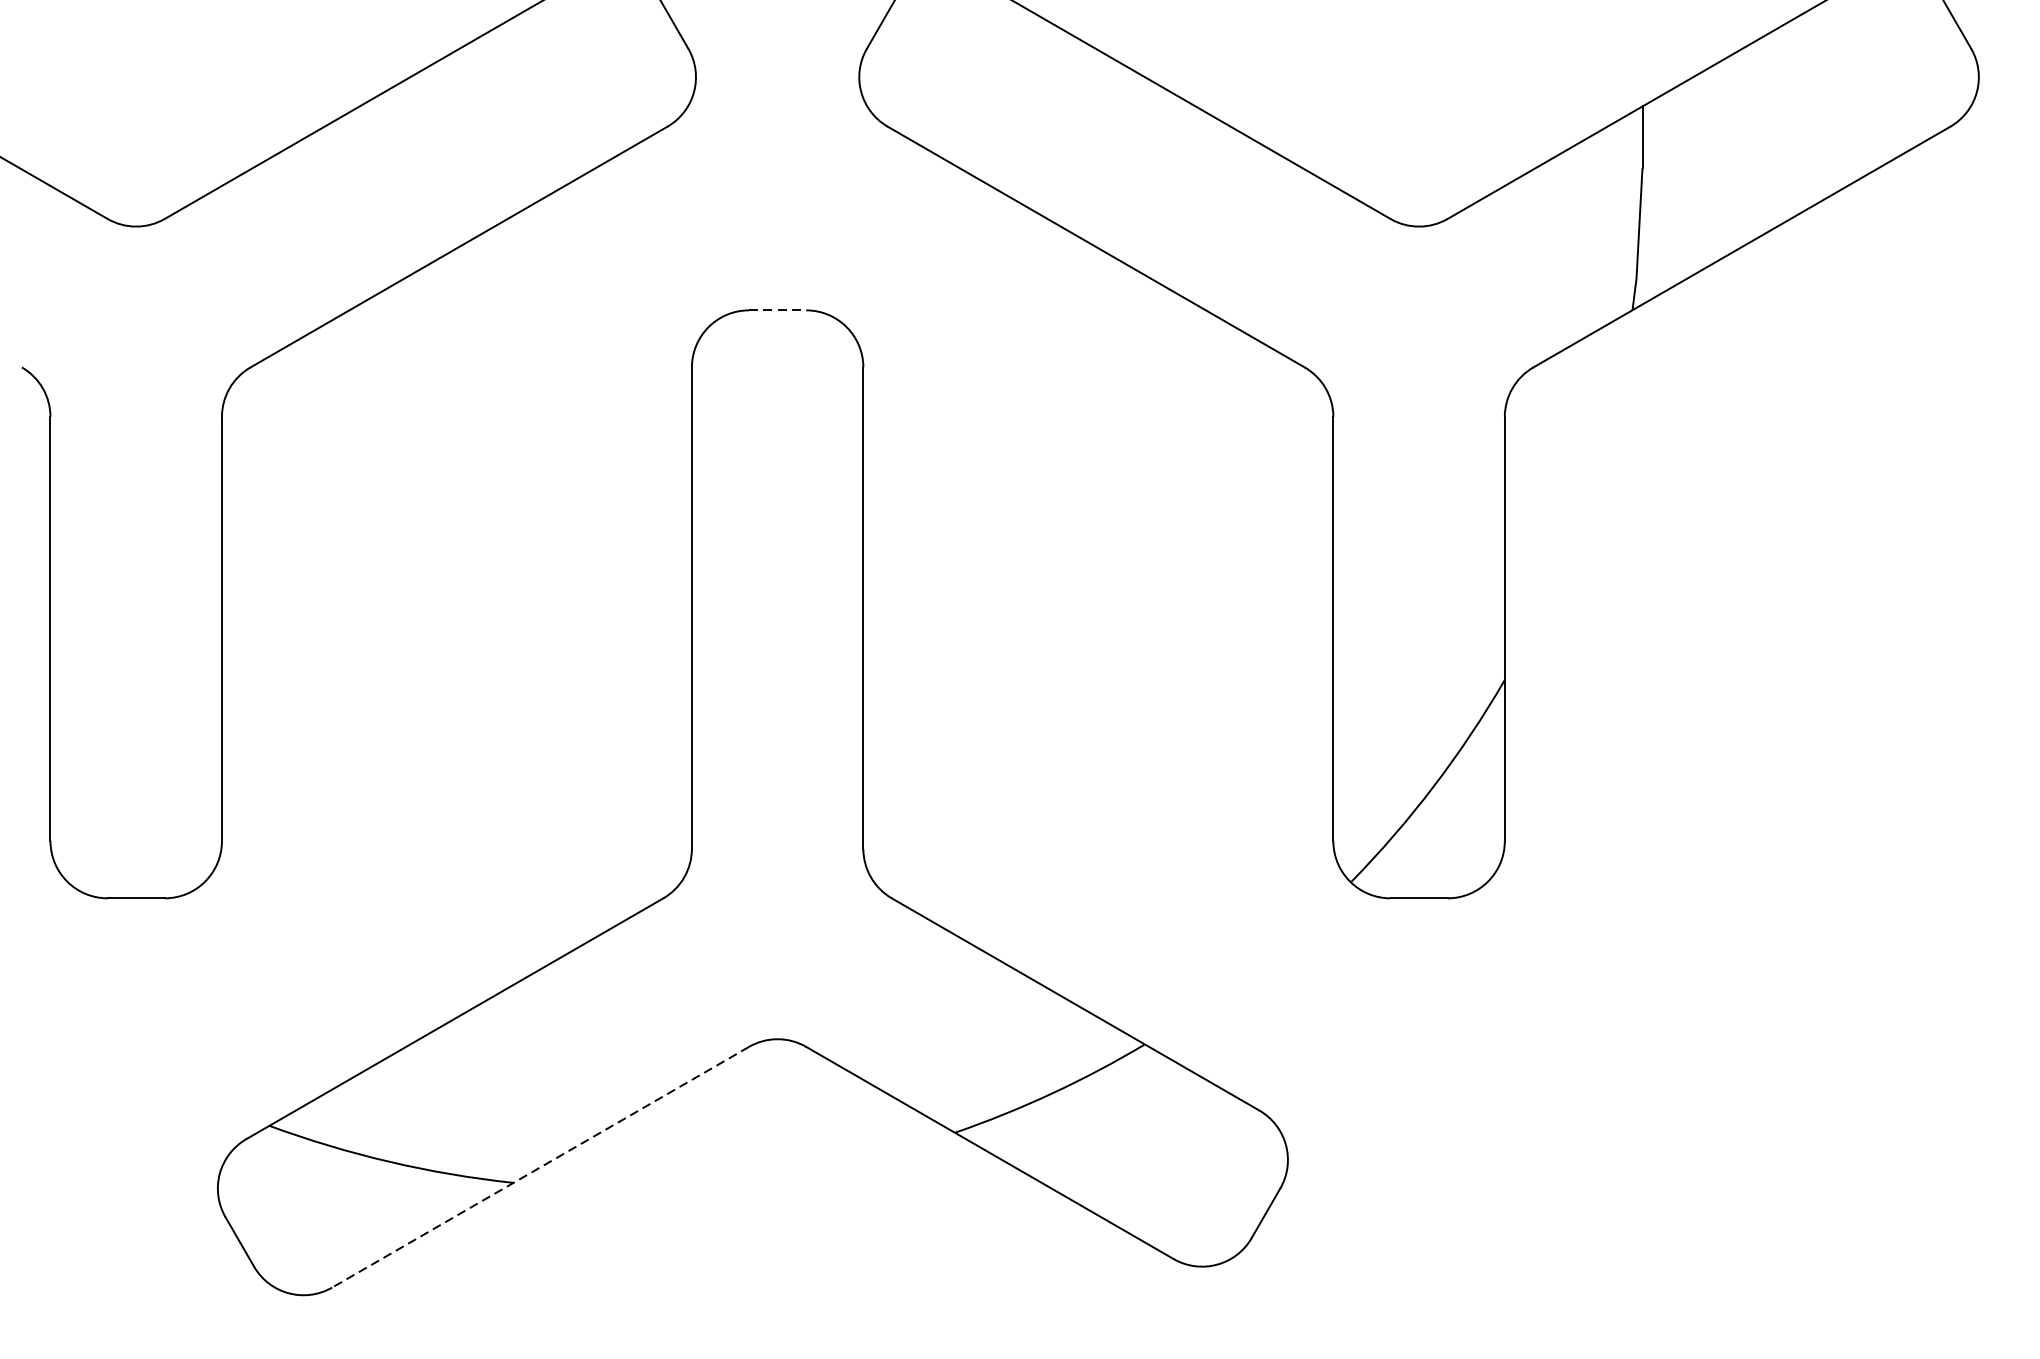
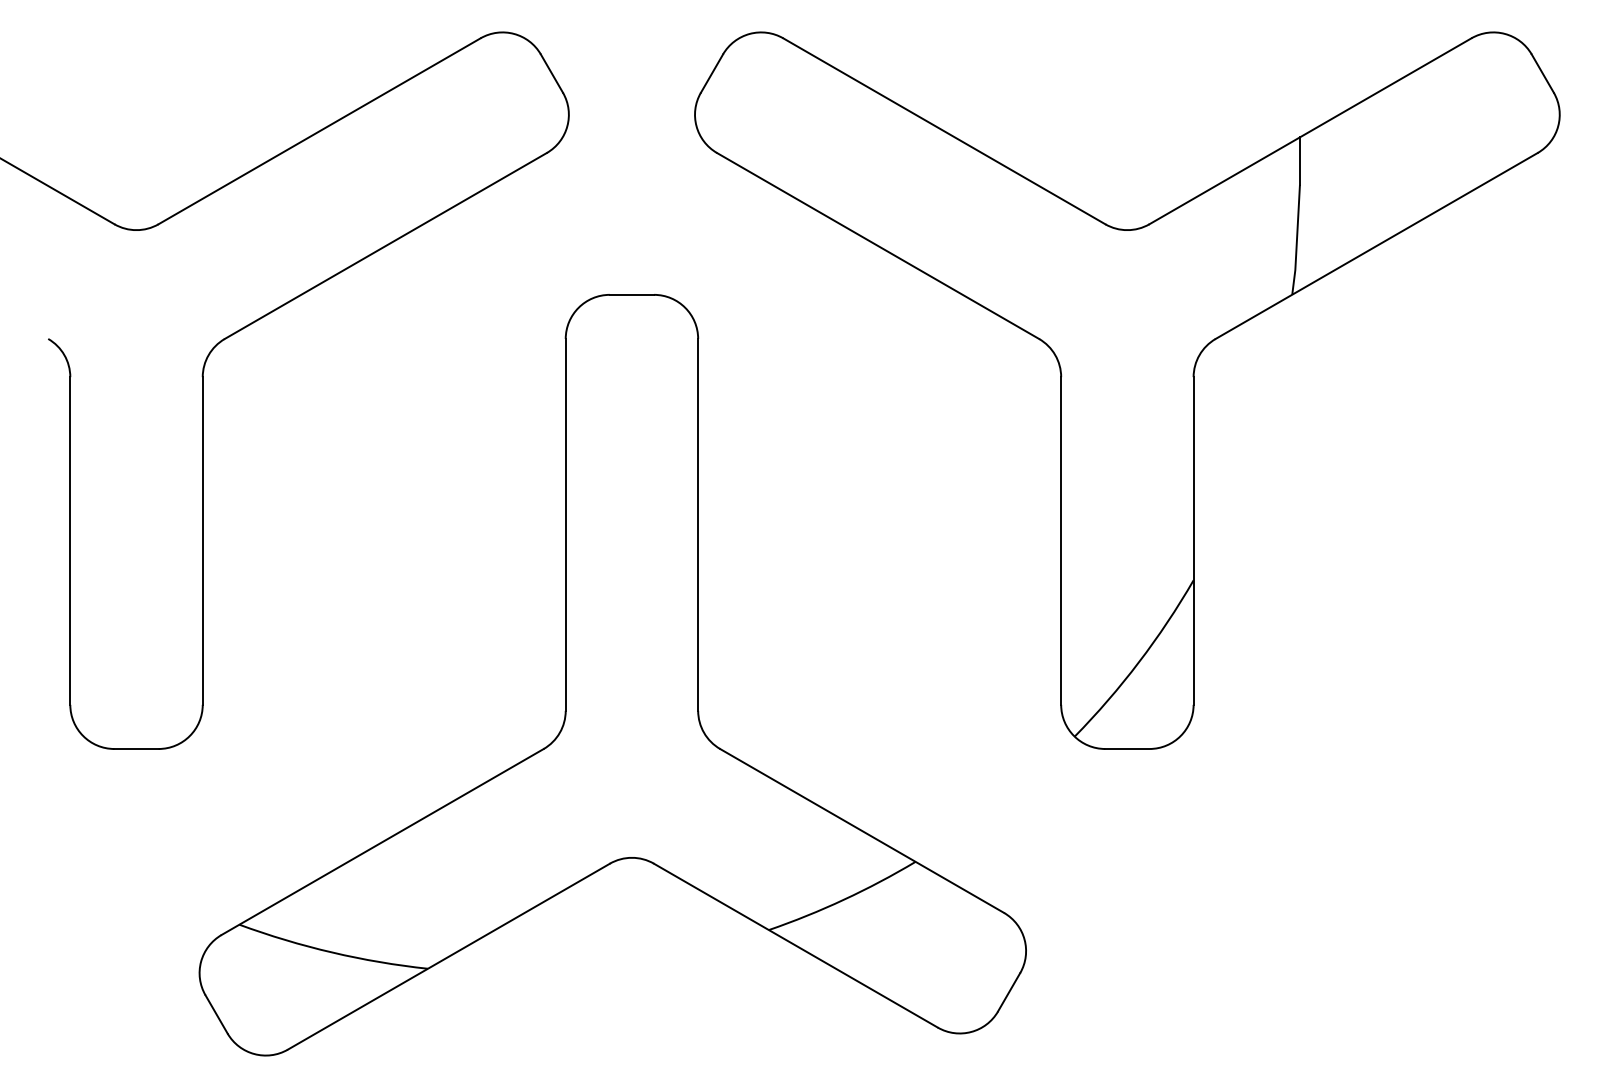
line: (778, 309) -> (632, 294), dashed -> solid
line: (540, 1166) -> (448, 956), dashed -> solid

